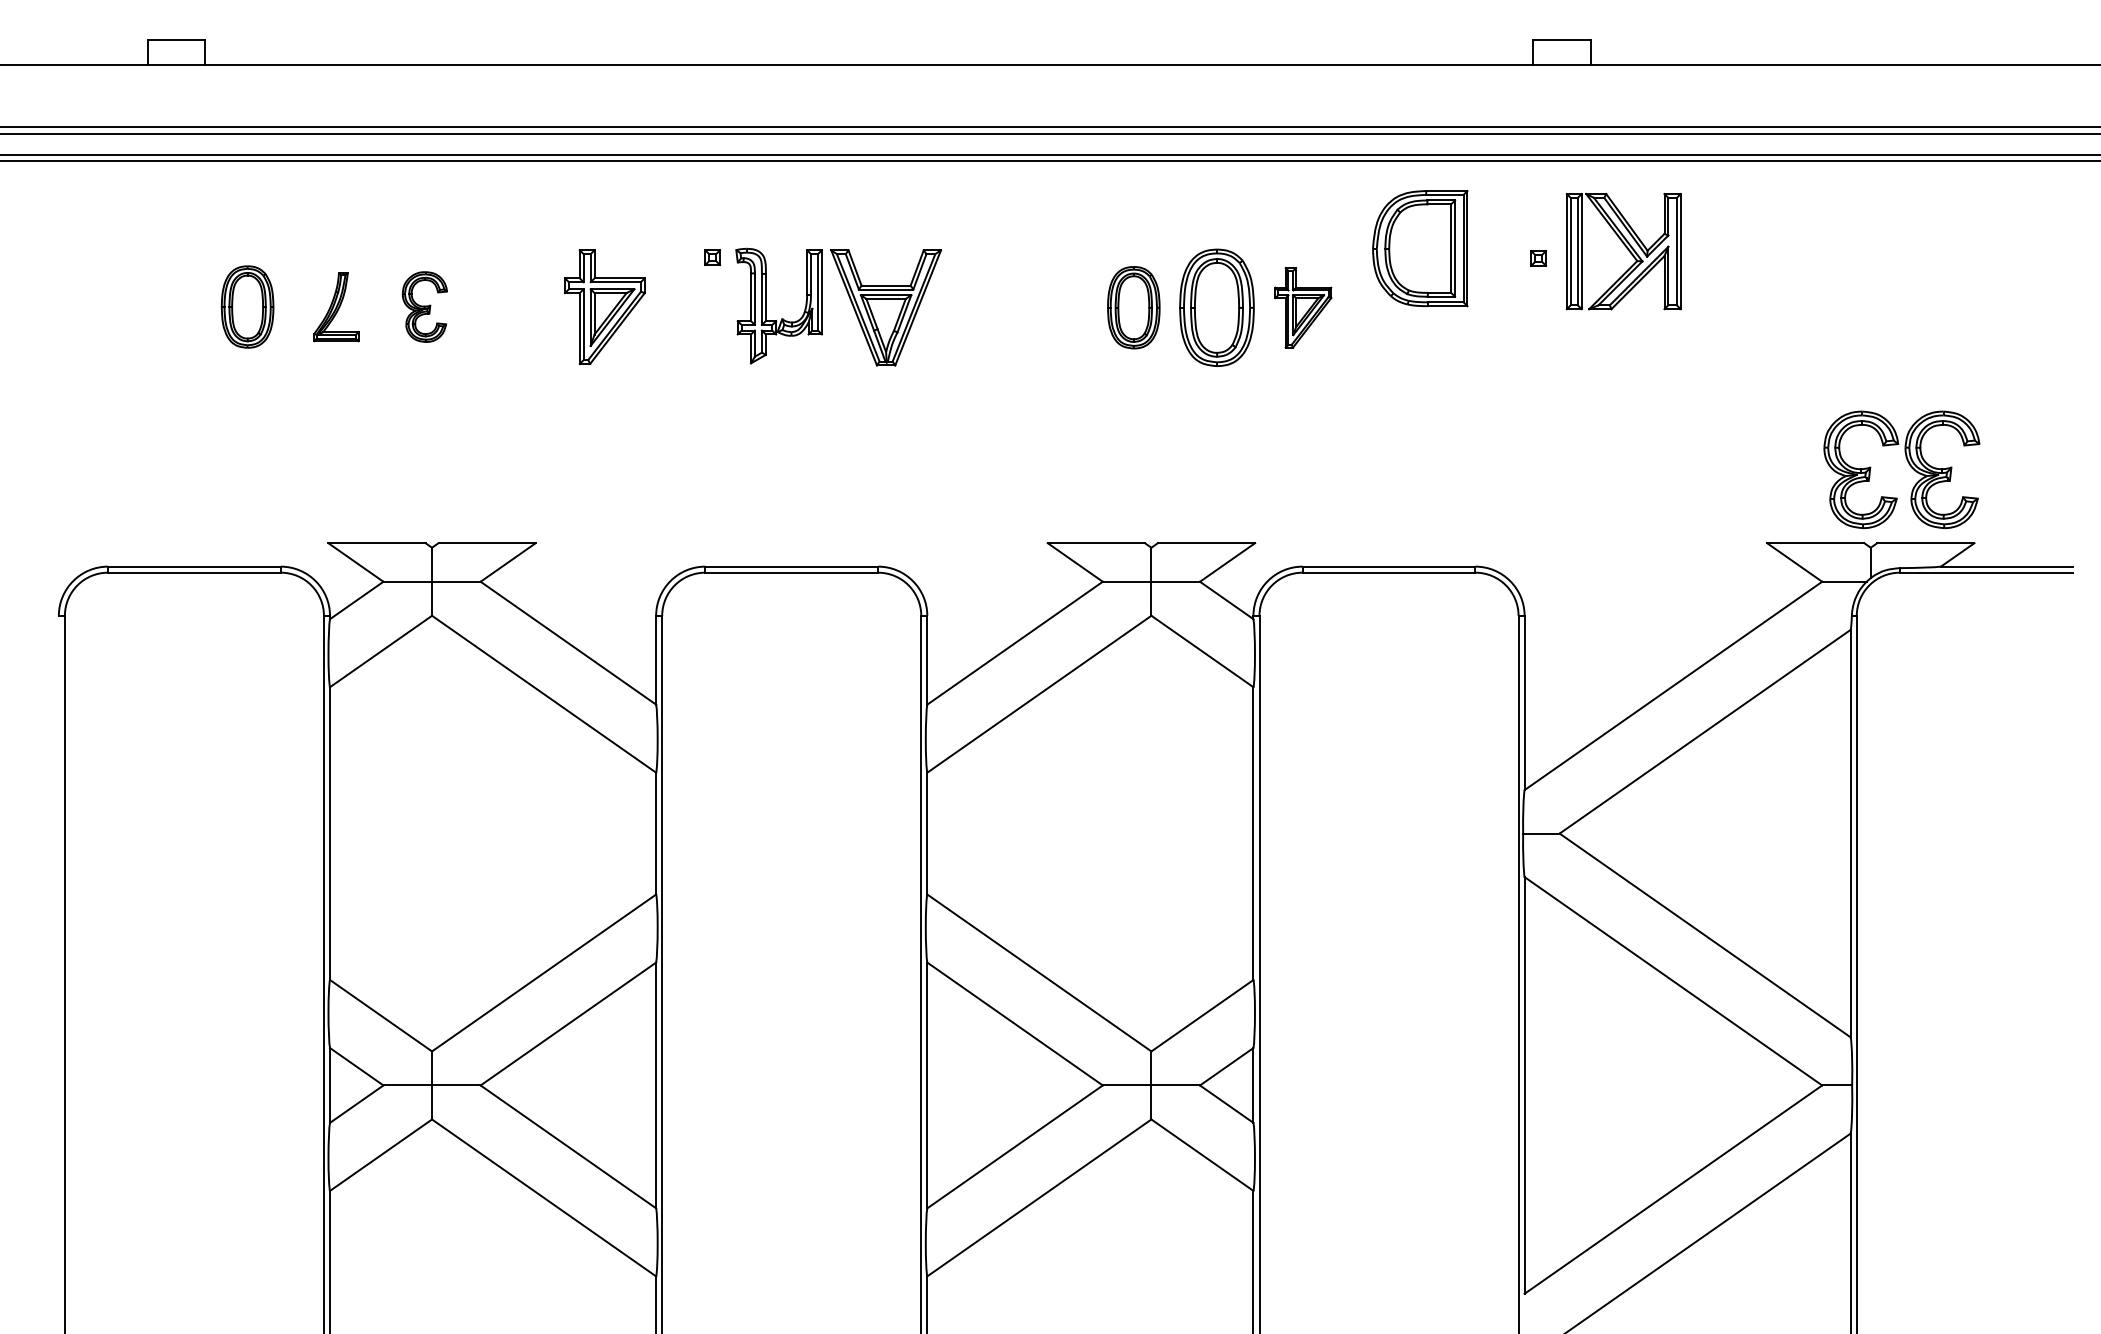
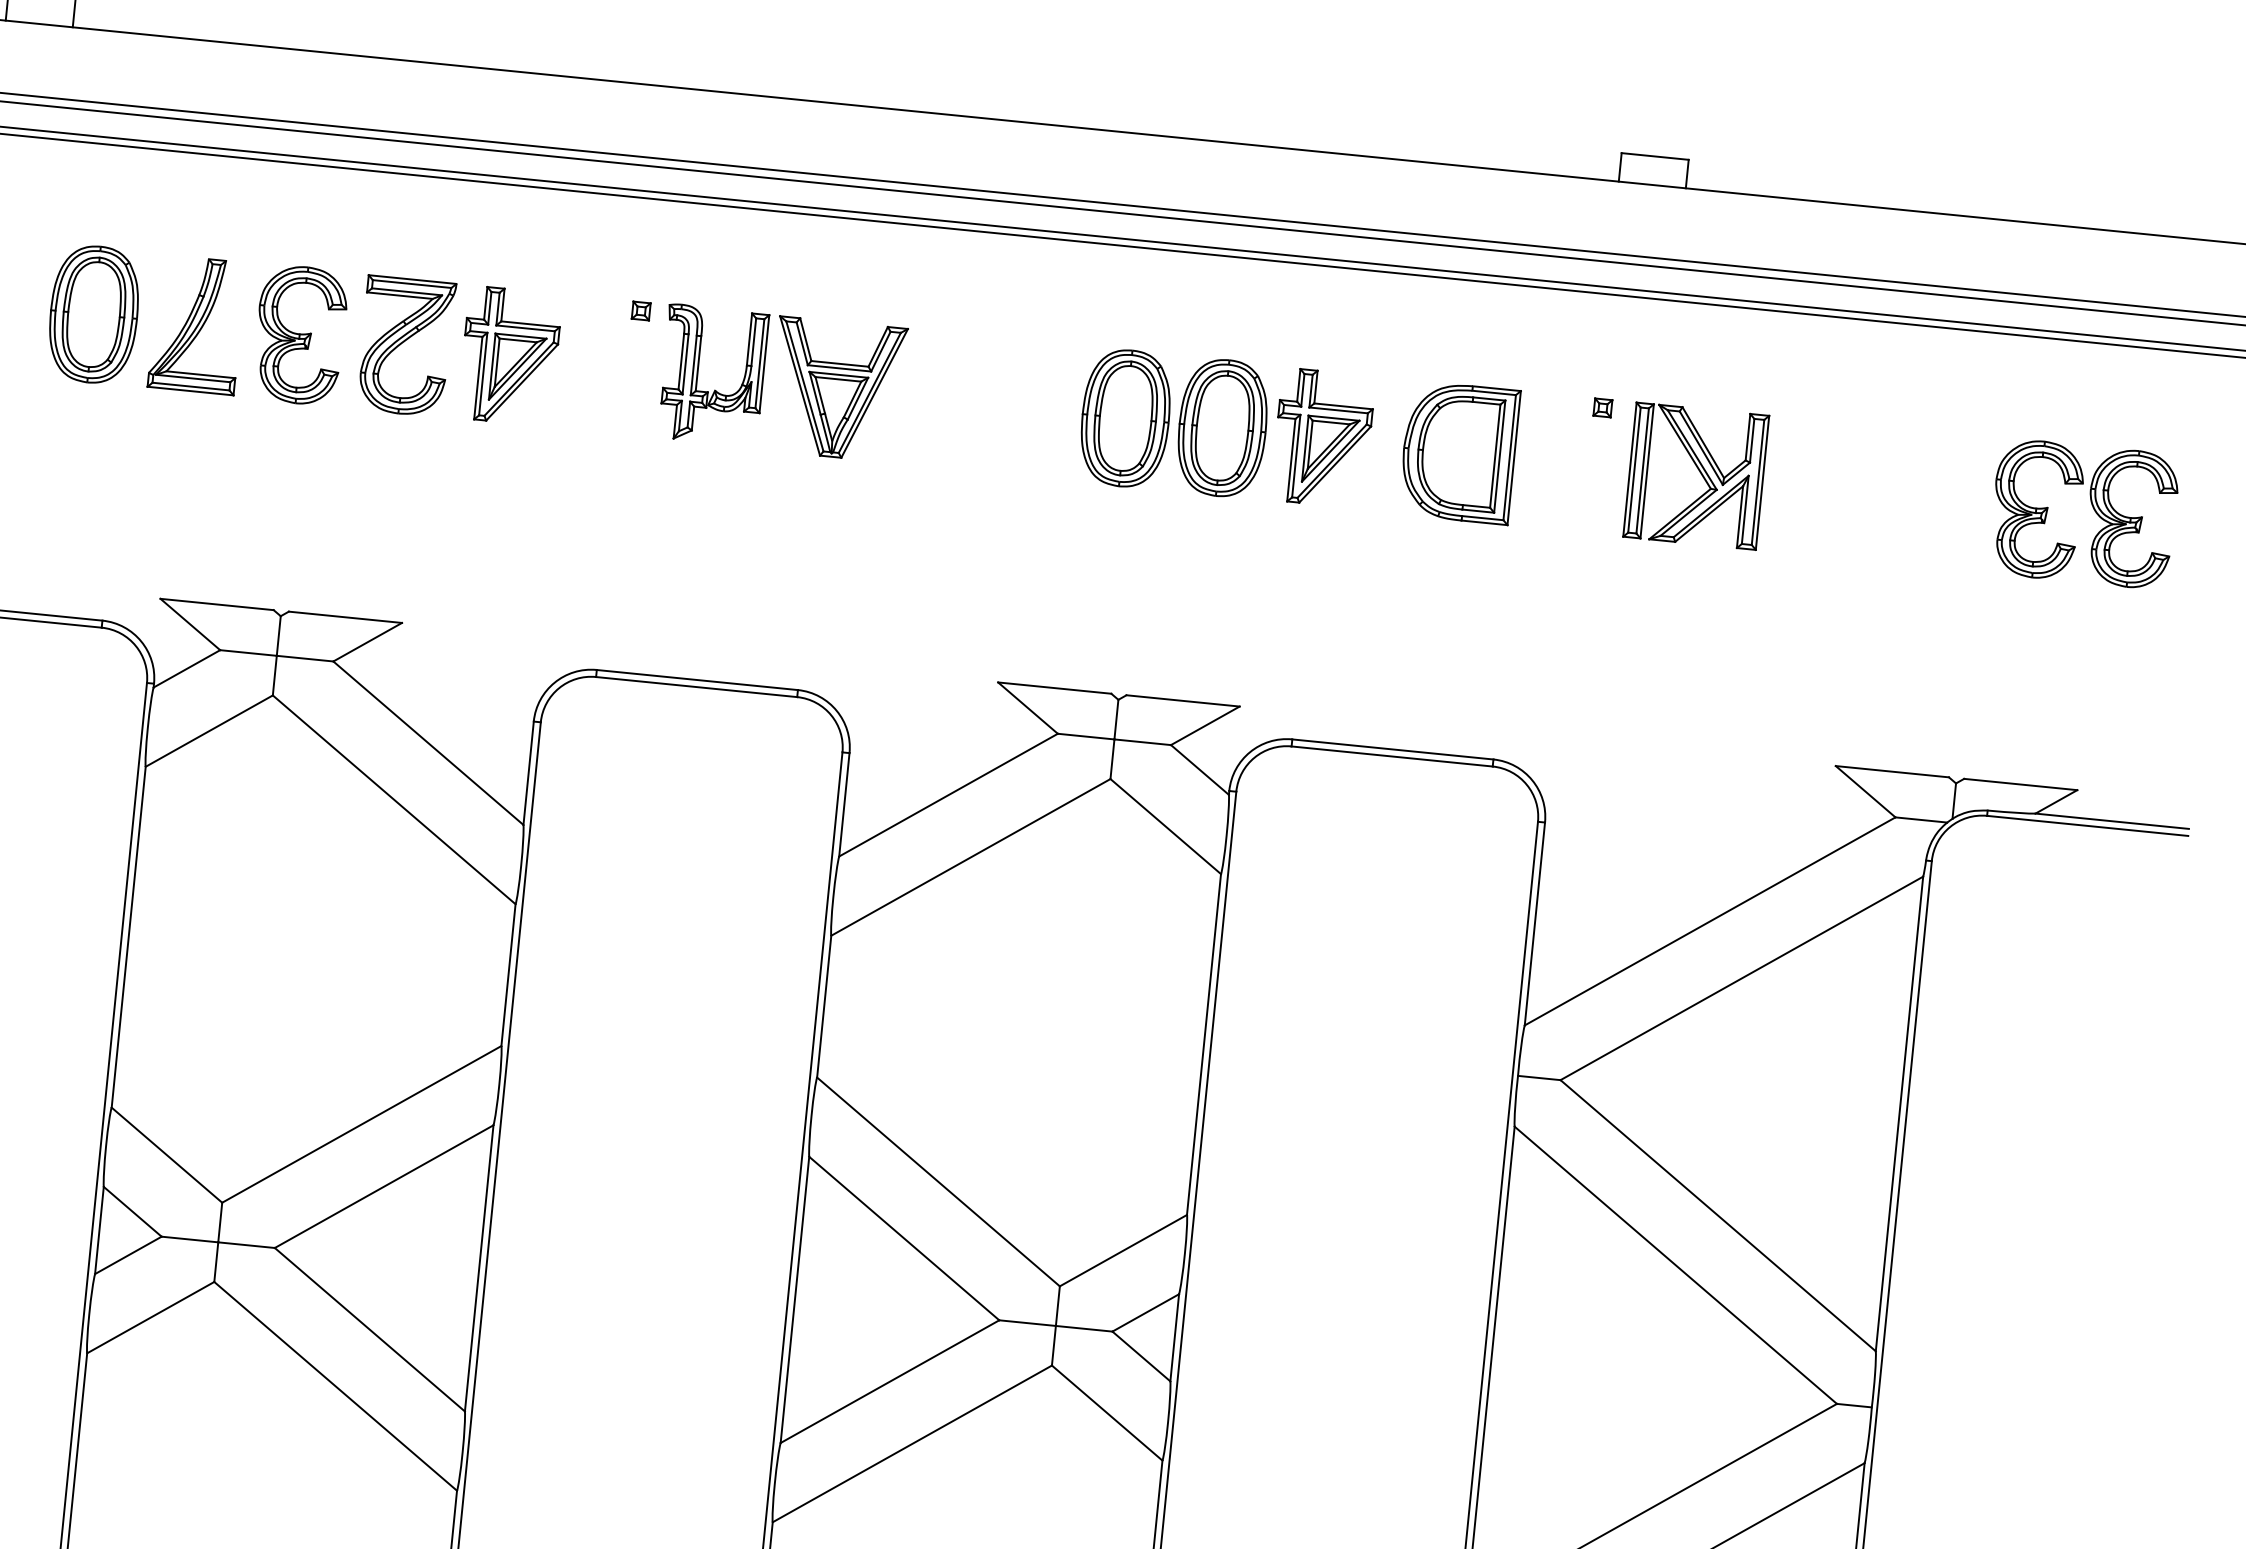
part: (1420, 248) -> (1459, 452), moved
part: (1623, 251) -> (1695, 476), moved
part: (247, 306) -> (93, 313), size x1.43
part: (336, 306) -> (197, 324), size x1.67
part: (424, 306) -> (300, 334), size x1.67
part: (515, 307) -> (405, 346), added
part: (1133, 307) -> (1125, 418), size x1.43
part: (1303, 307) -> (1323, 437), size x1.43
part: (1908, 464) -> (2092, 508), moved

